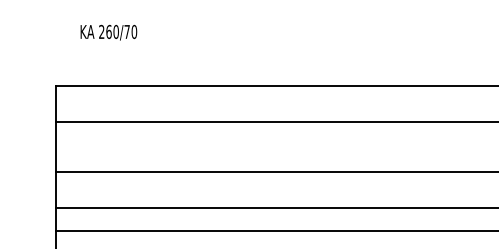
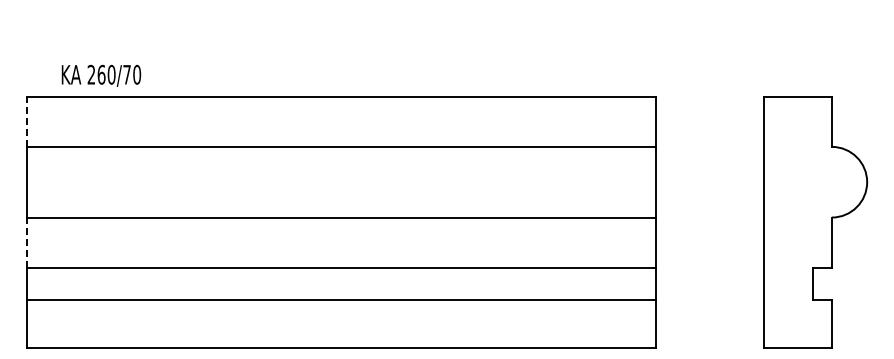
text: (108, 32) -> (101, 75), moved
line: (55, 103) -> (26, 121), solid -> dashed
line: (55, 190) -> (26, 242), solid -> dashed

